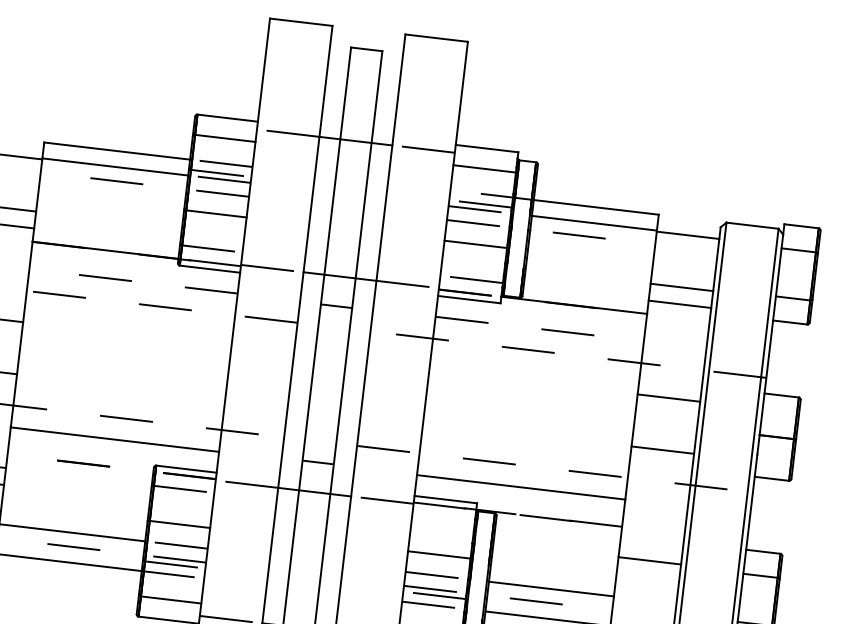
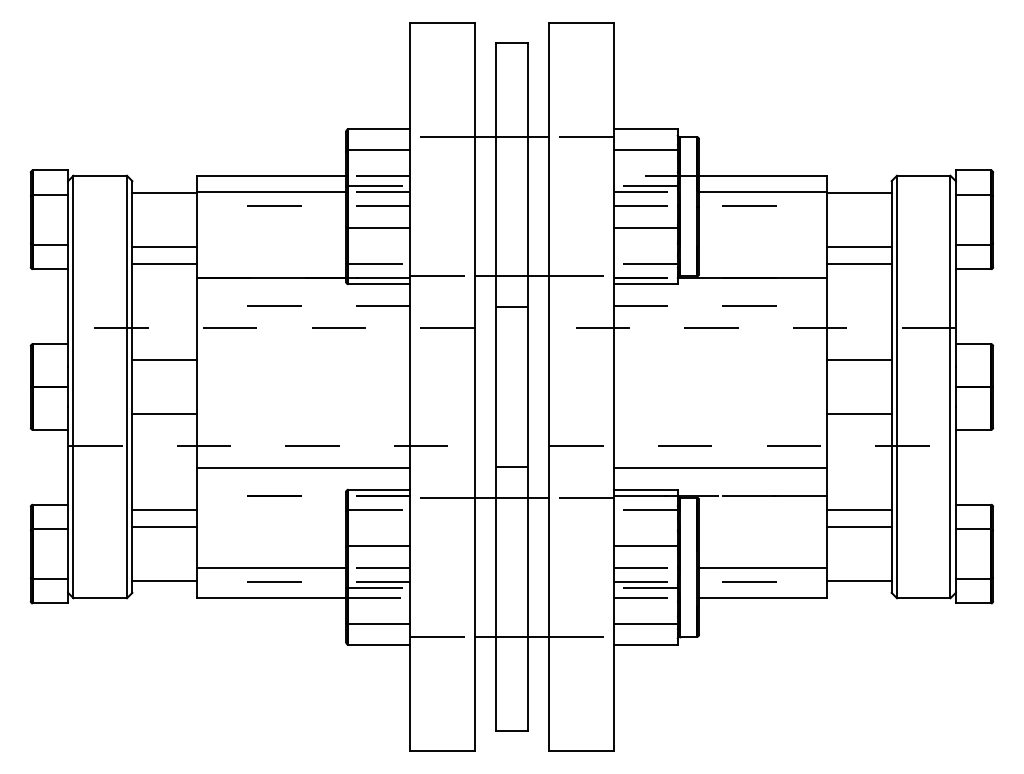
line: (443, 519) -> (645, 510), added
line: (651, 543) -> (859, 509), added
line: (643, 612) -> (859, 580), added

